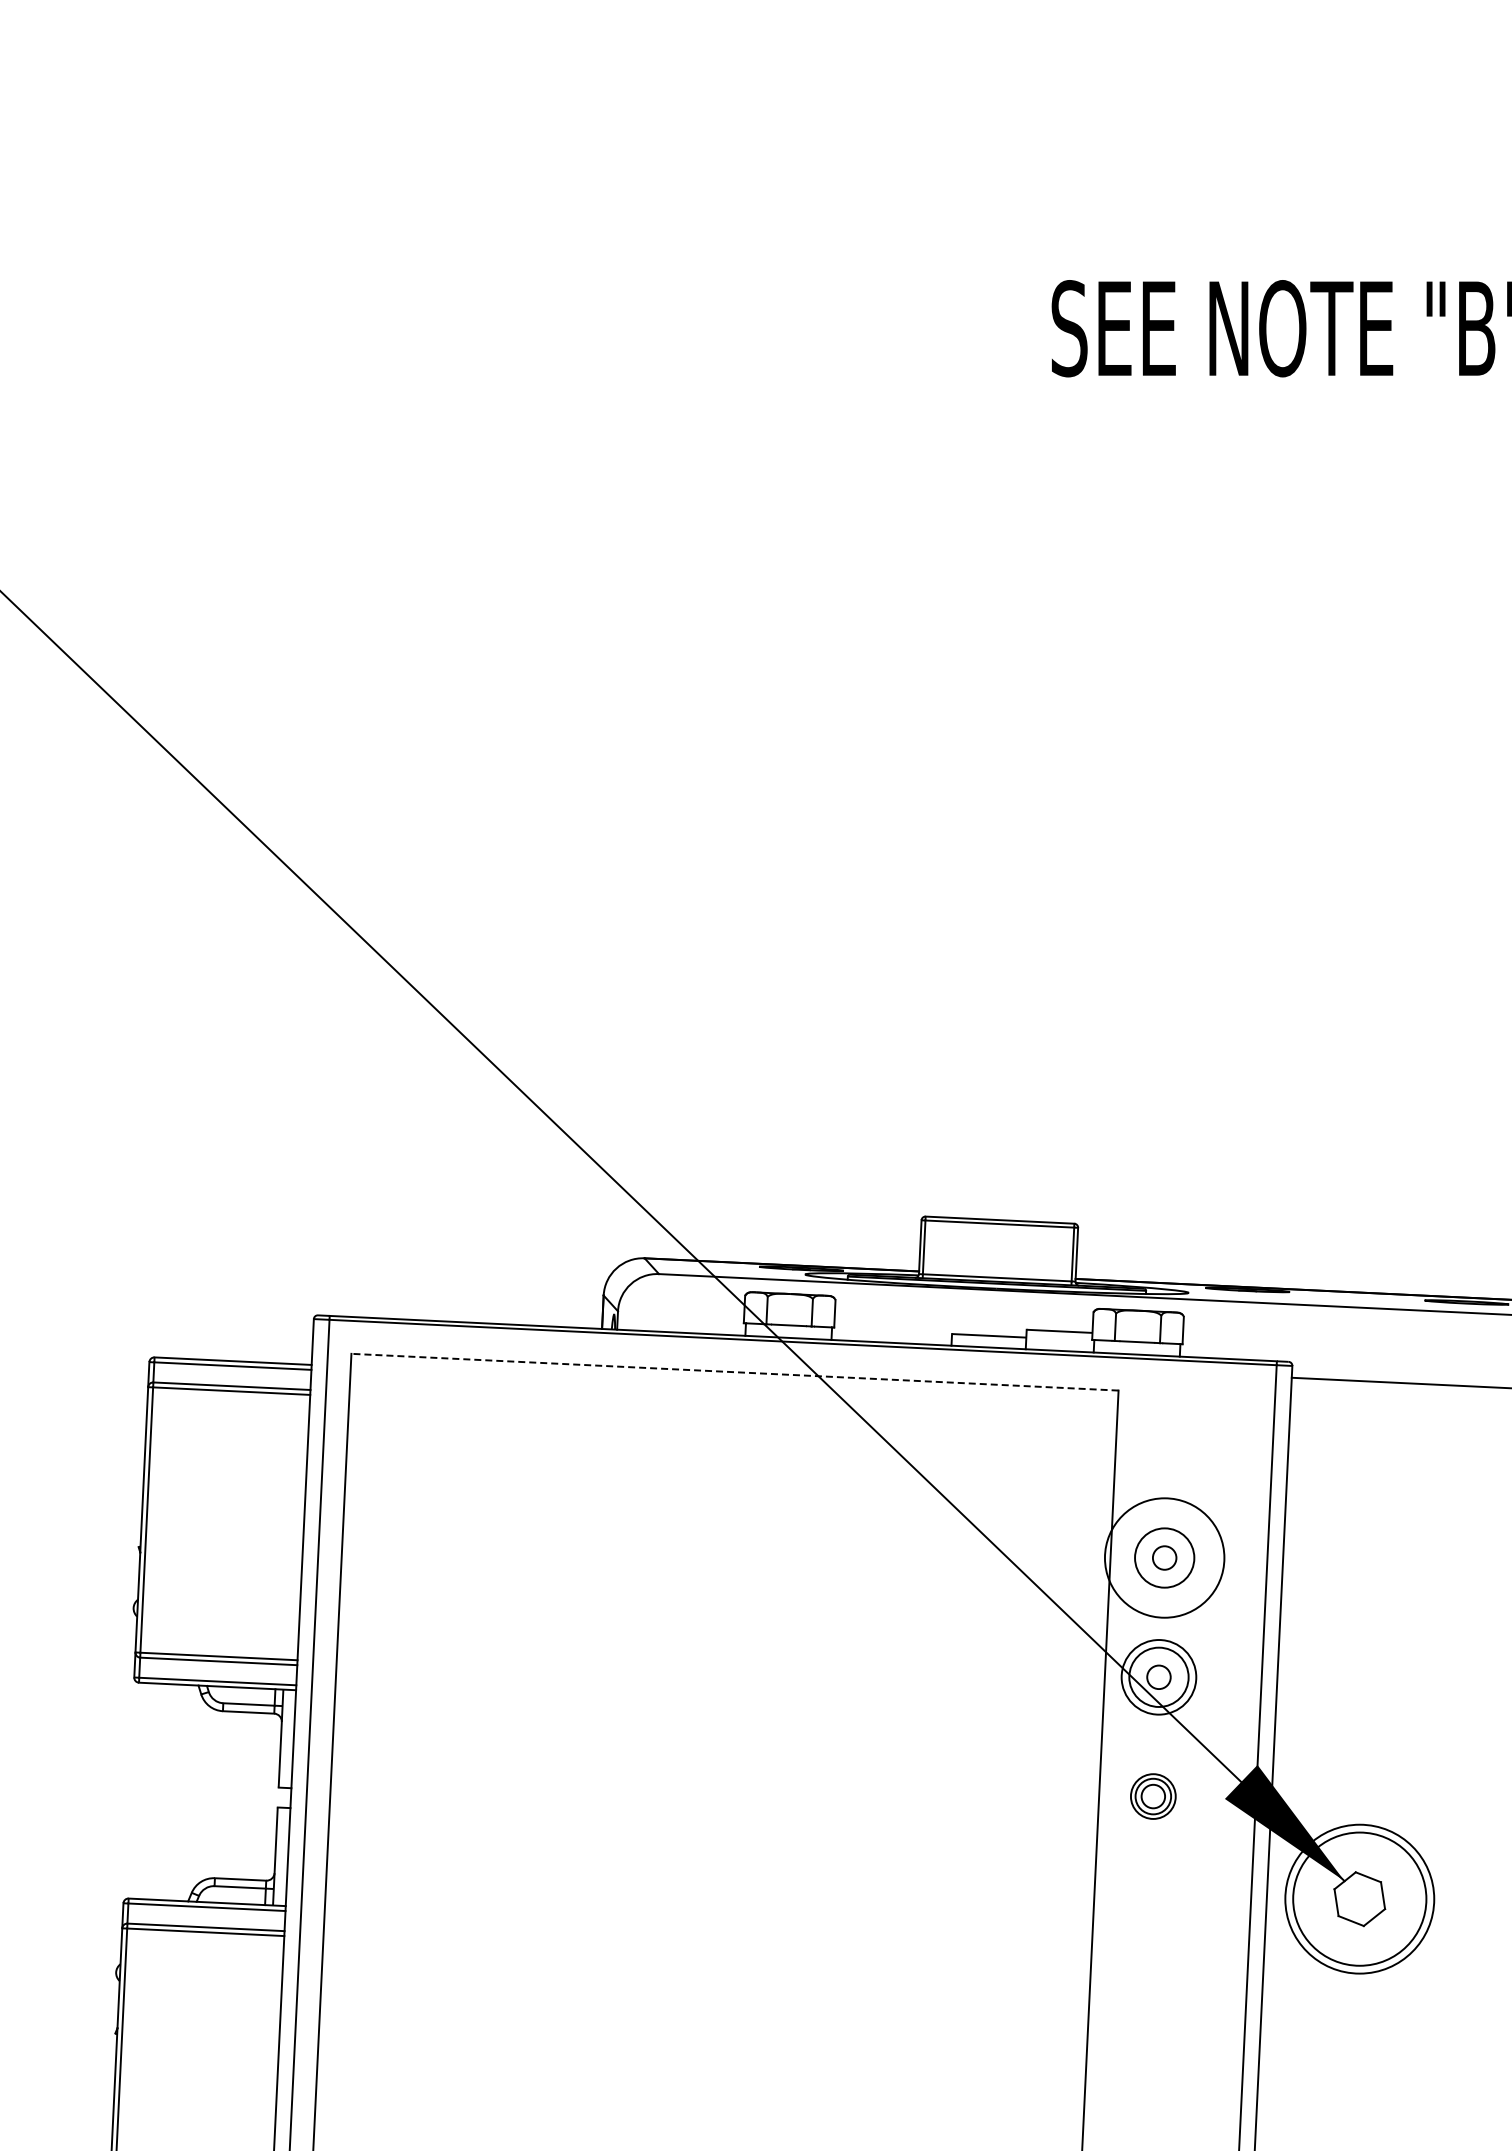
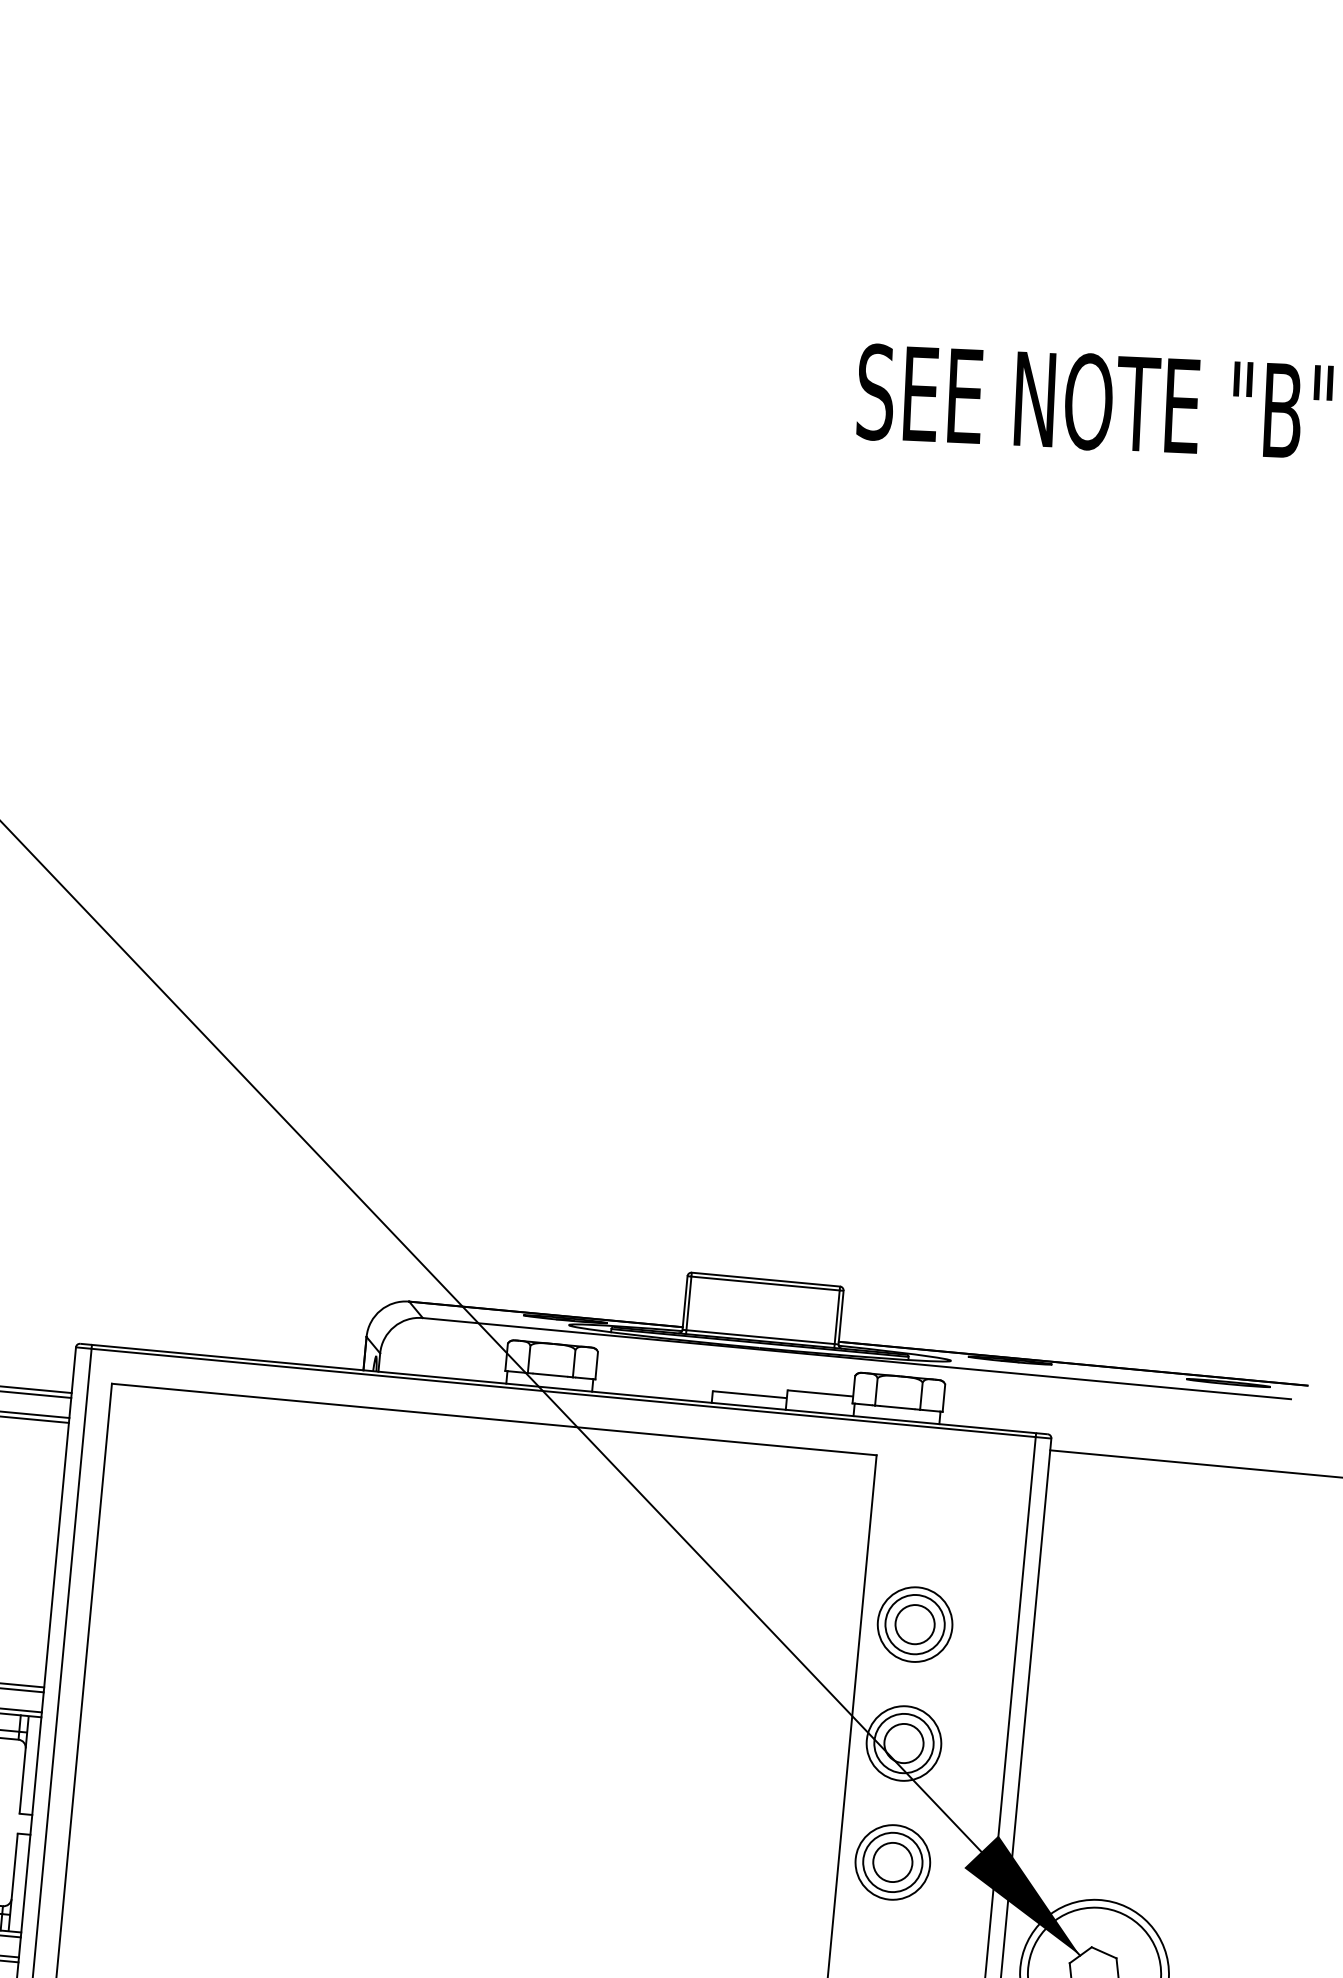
line: (734, 1372) -> (493, 1419), dashed -> solid
circle: (1164, 1557) -> (914, 1624), size x0.62
circle: (1164, 1557) -> (914, 1624), size x1.67
circle: (1158, 1676) -> (903, 1742), size x1.67
part: (1153, 1796) -> (893, 1862), size x1.67

